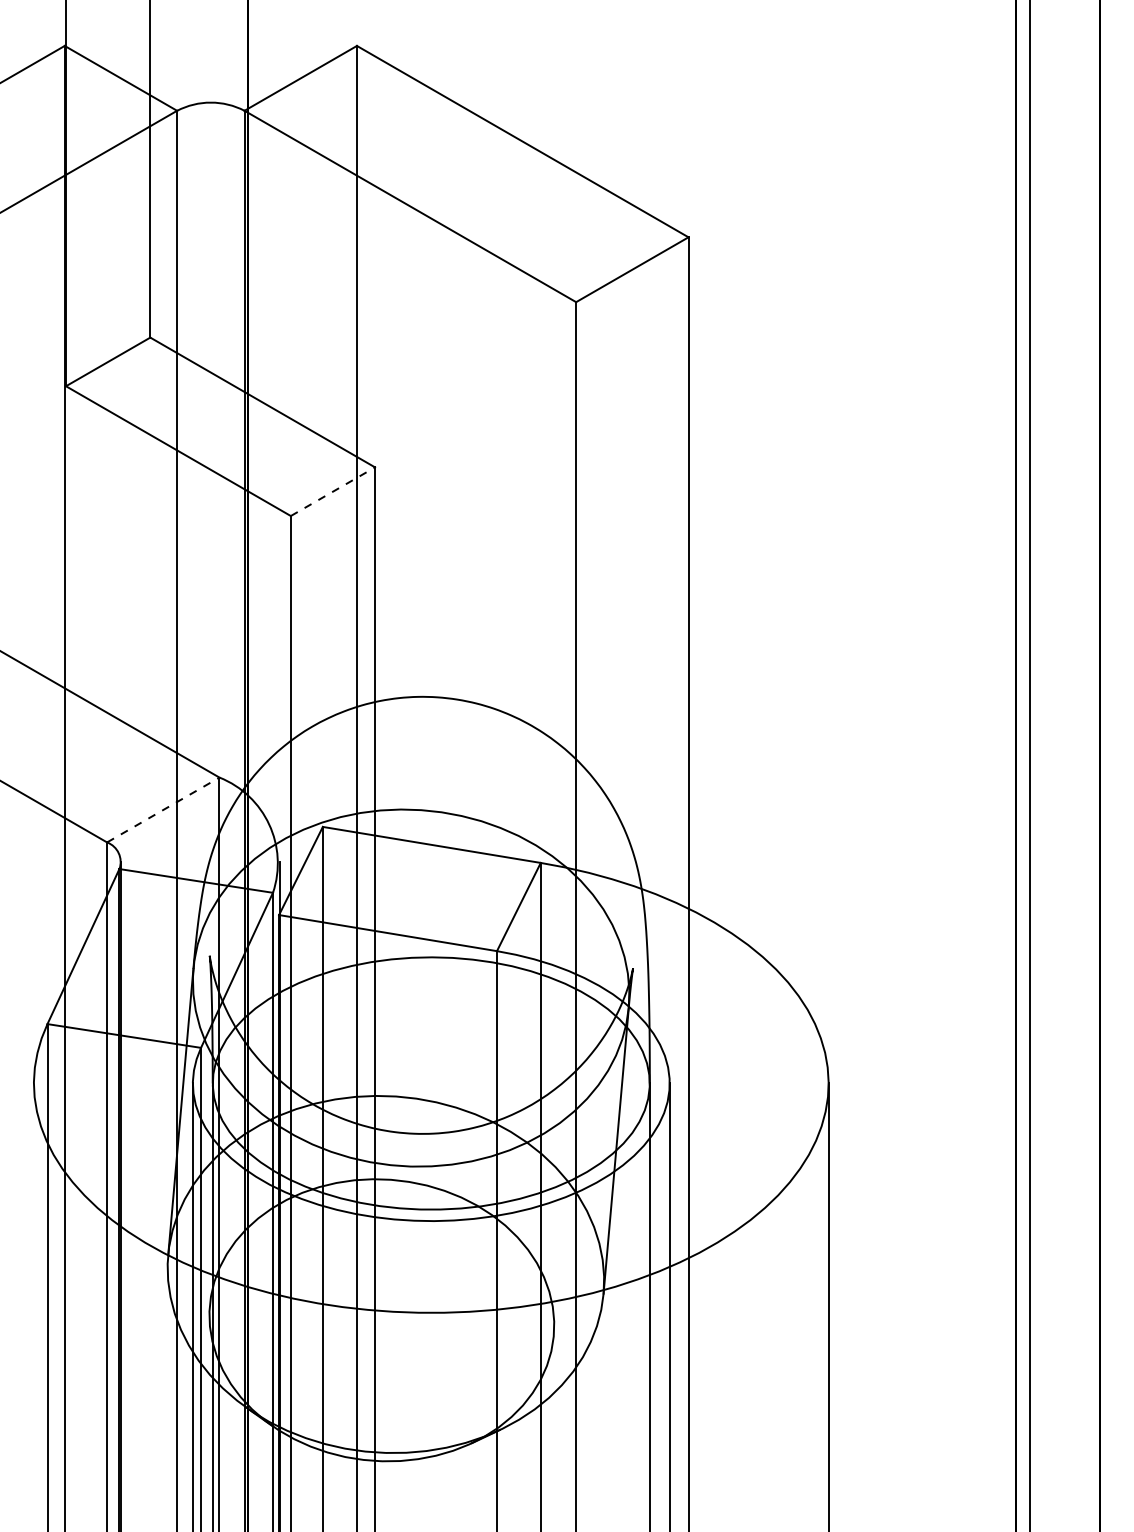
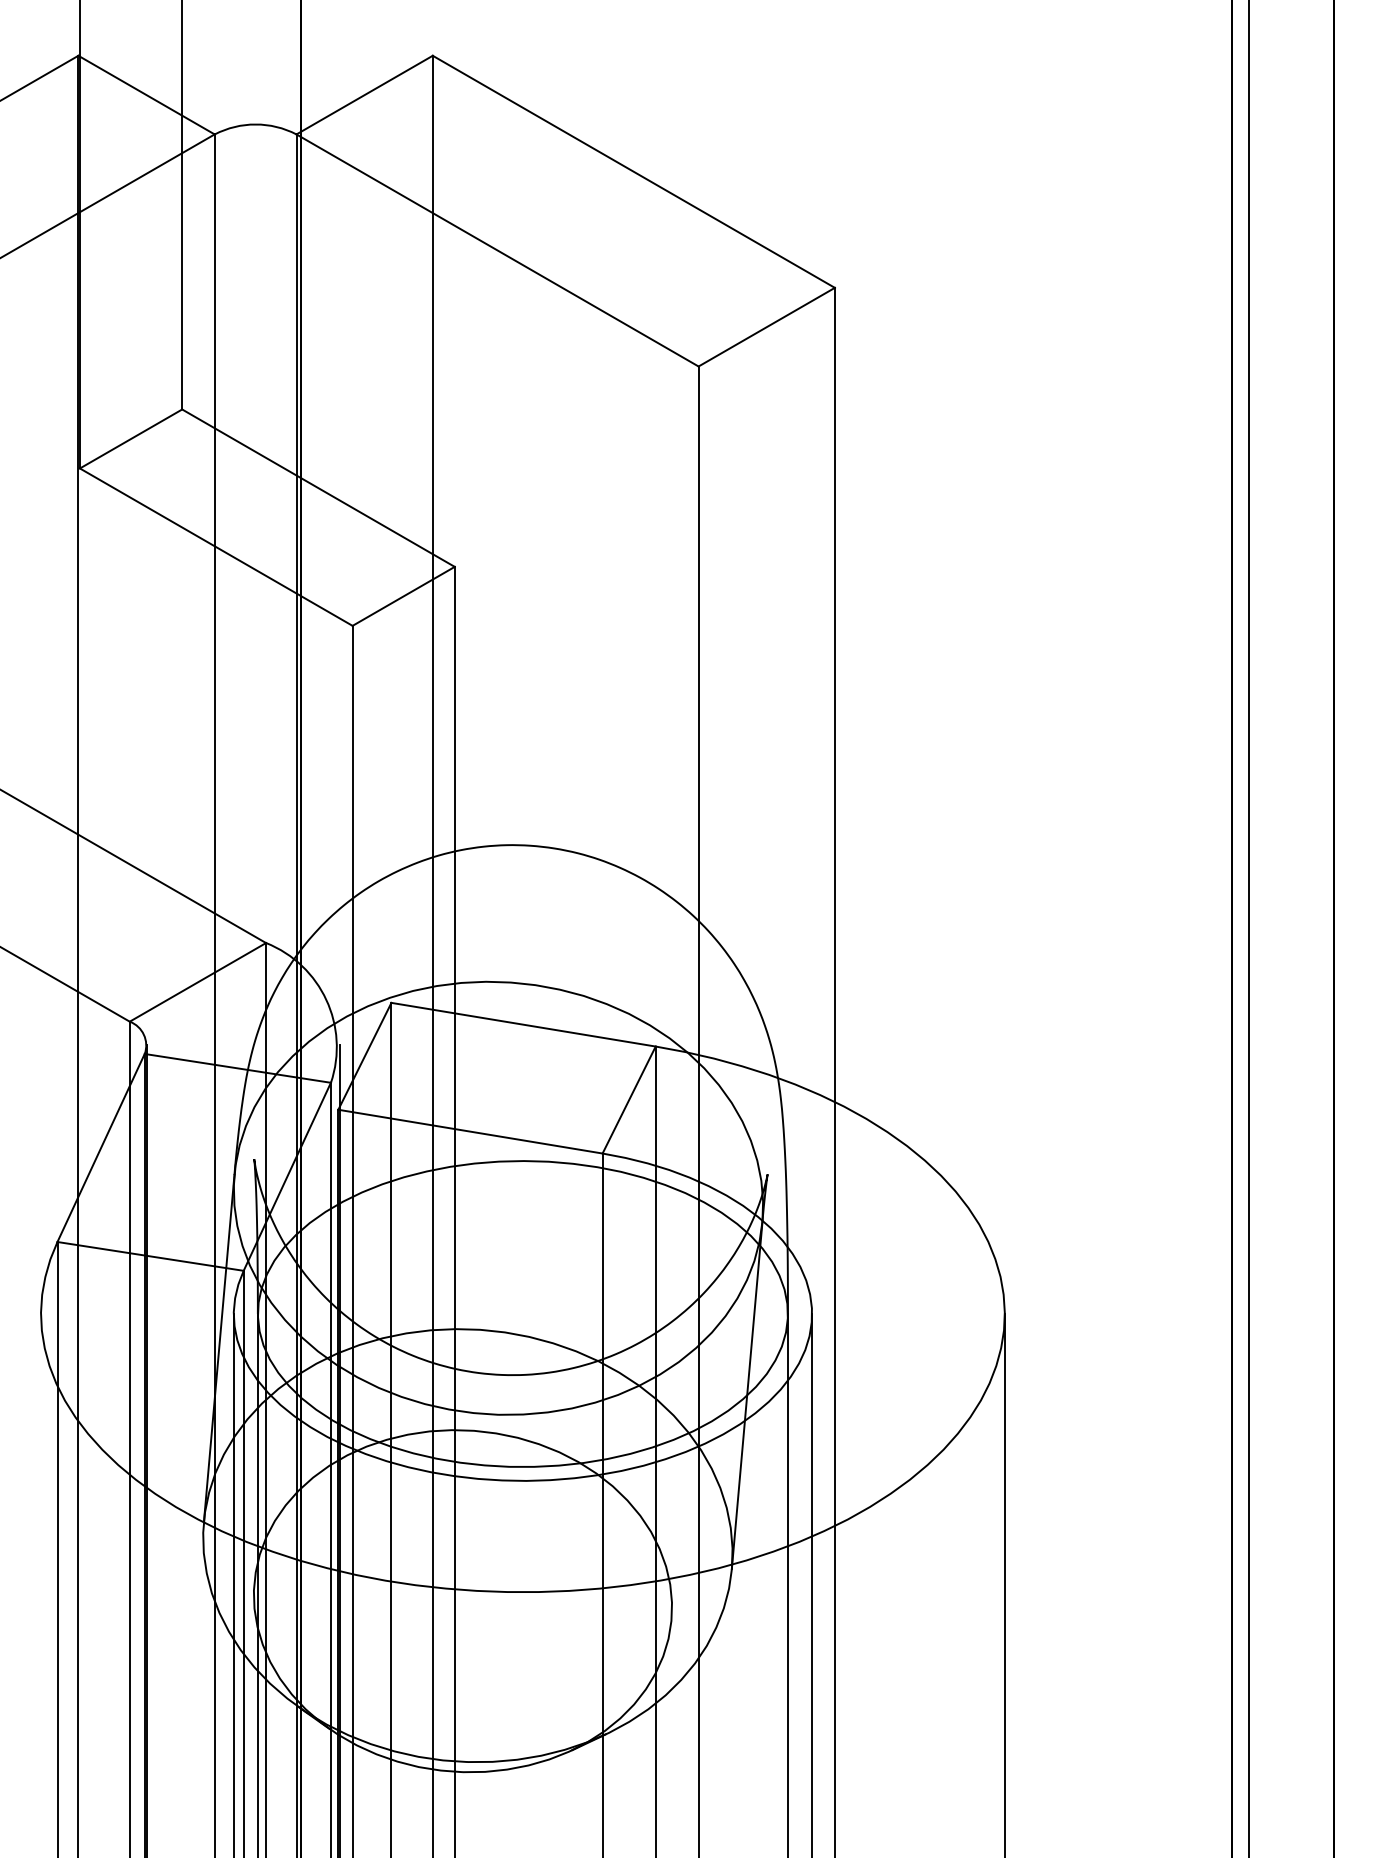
line: (332, 491) -> (403, 596), dashed -> solid
line: (162, 810) -> (197, 982), dashed -> solid

